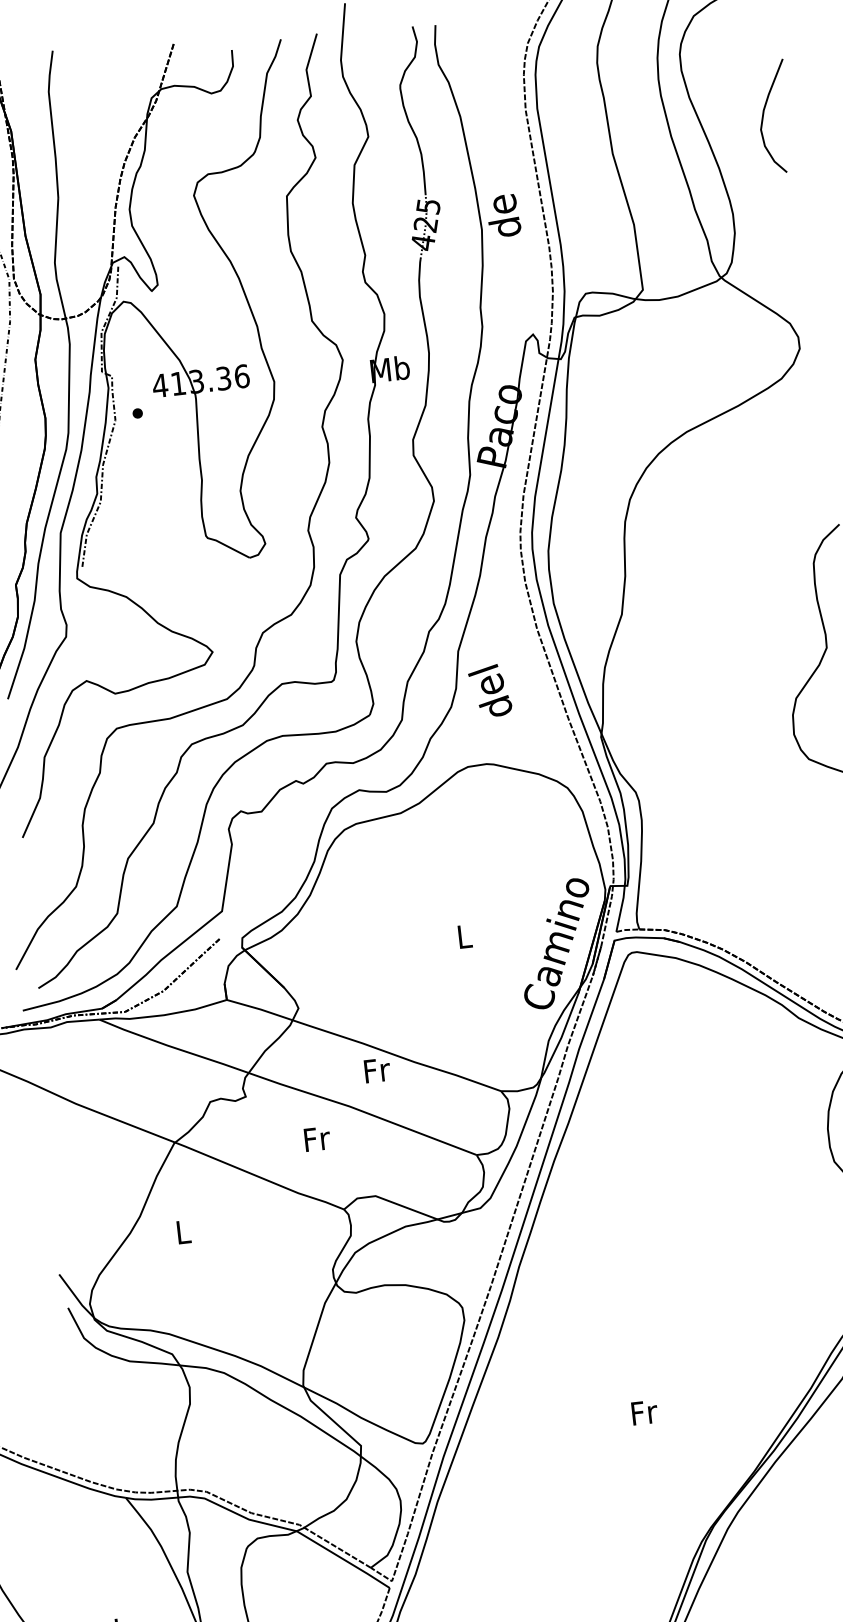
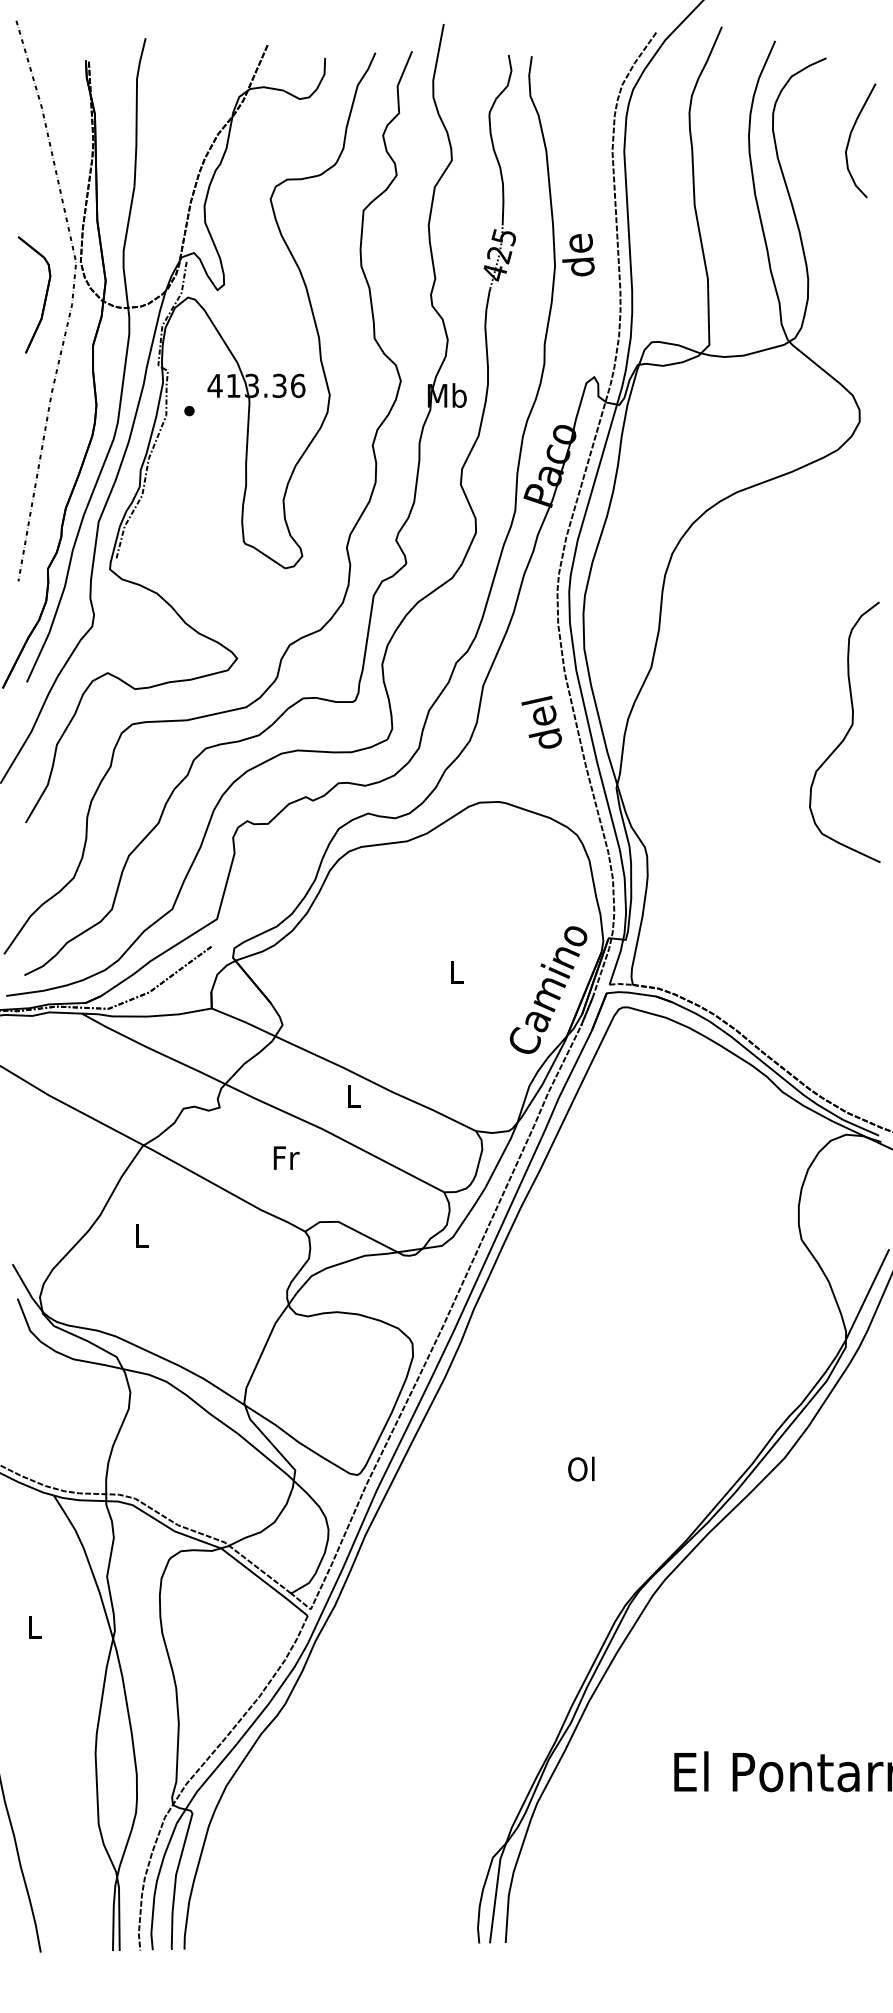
curve: (764, 116) -> (850, 139), moved
text: (489, 690) -> (541, 721), moved
text: (377, 1069) -> (354, 1095), Fr -> L
text: (644, 1411) -> (582, 1468), Fr -> Ol

